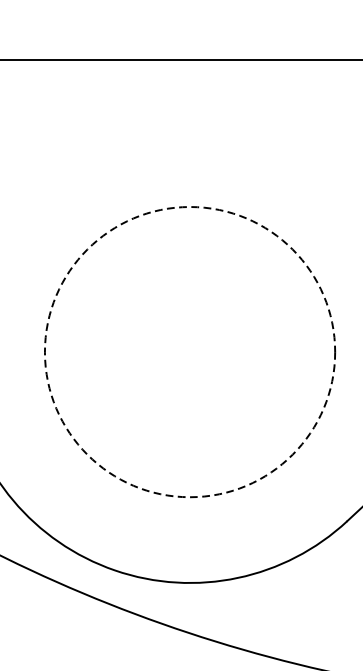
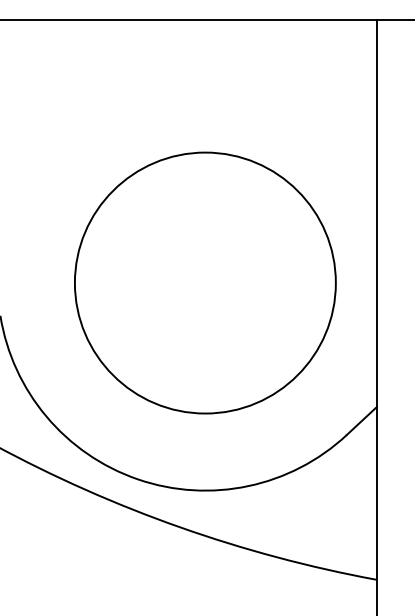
circle: (189, 351) -> (204, 282), dashed -> solid

